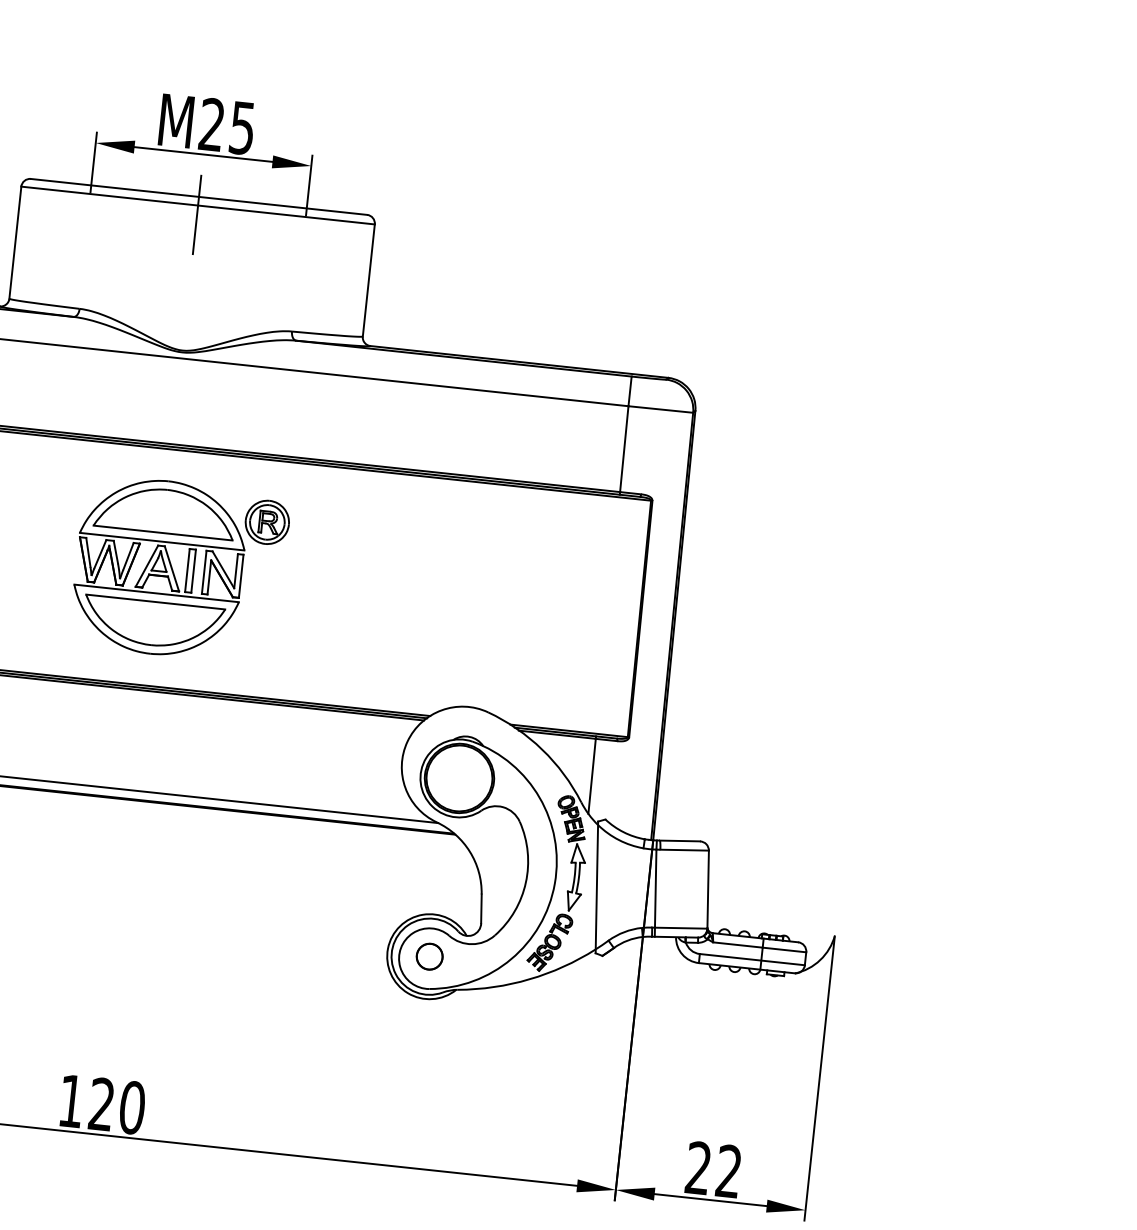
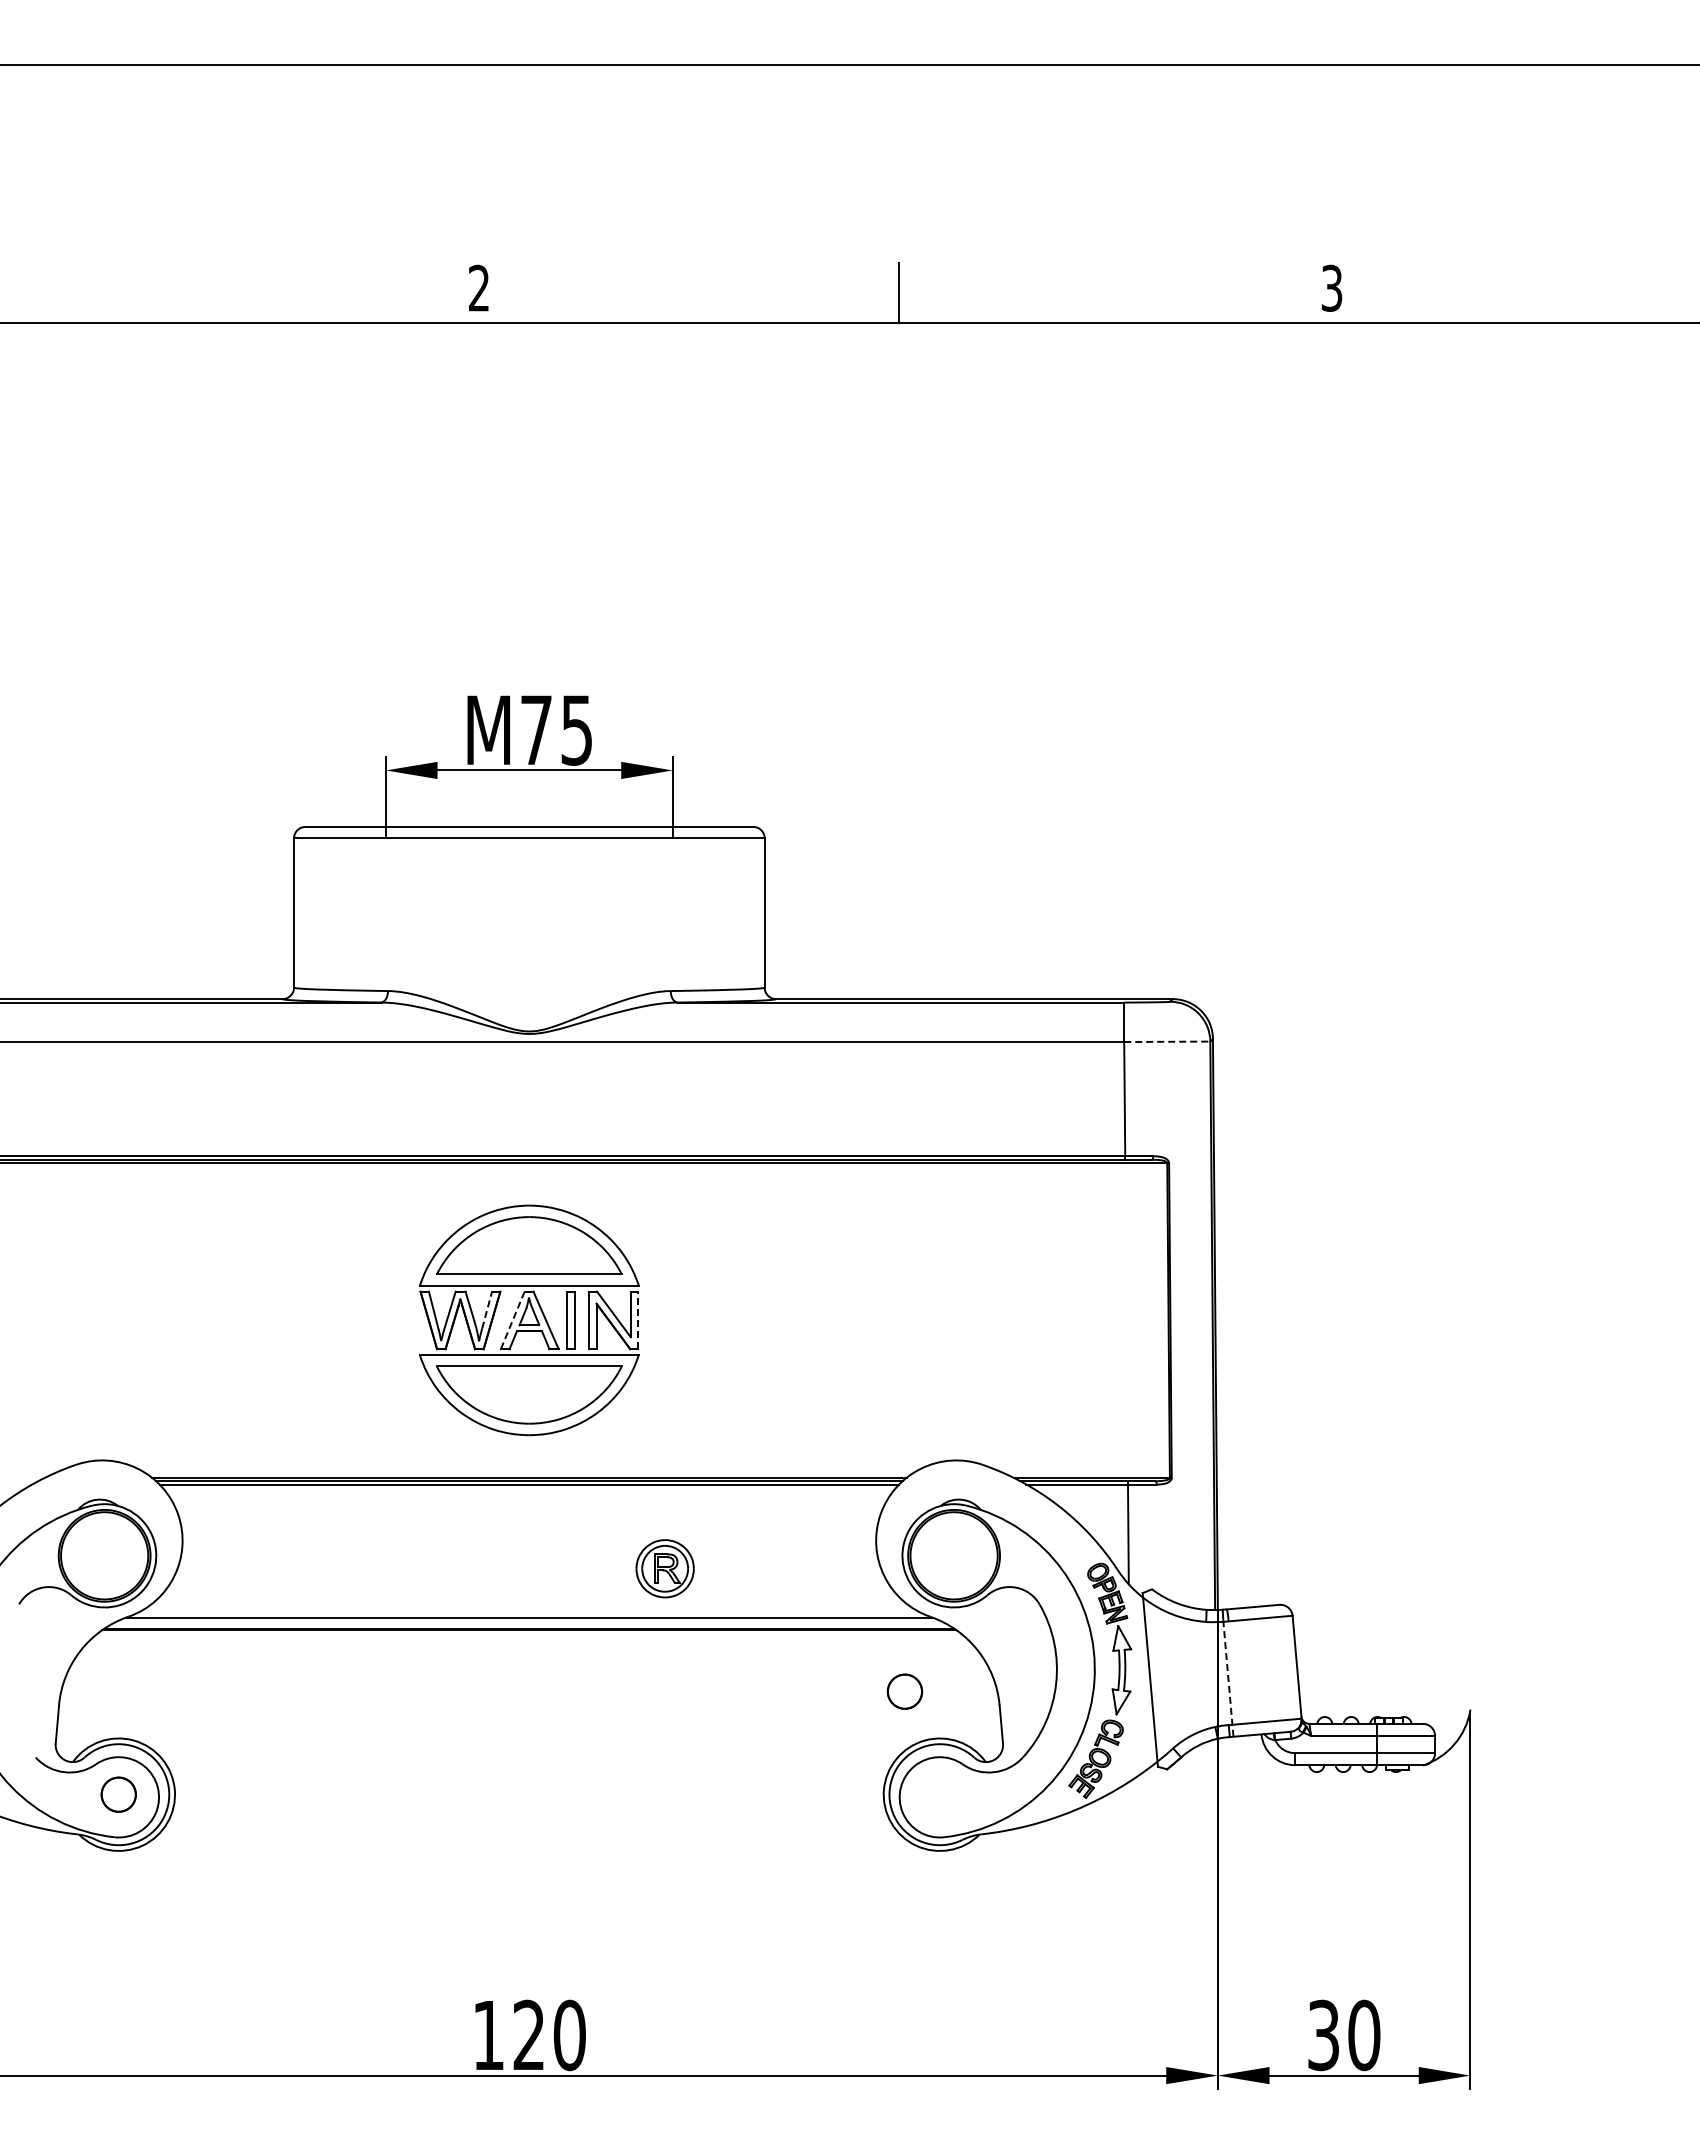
text: (212, 124) -> (536, 729), M25 -> M75
line: (197, 214) -> (529, 850), removed
line: (661, 409) -> (1167, 1041), solid -> dashed
part: (266, 522) -> (664, 1568), moved
line: (128, 555) -> (487, 1309), solid -> dashed
line: (146, 565) -> (512, 1319), solid -> dashed
line: (241, 576) -> (638, 1320), solid -> dashed
line: (655, 893) -> (1228, 1679), solid -> dashed
part: (429, 956) -> (904, 1691), moved
text: (714, 1170) -> (1344, 2035), 22 -> 30

